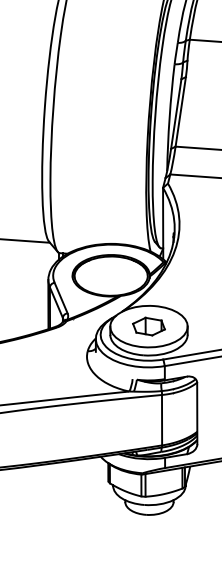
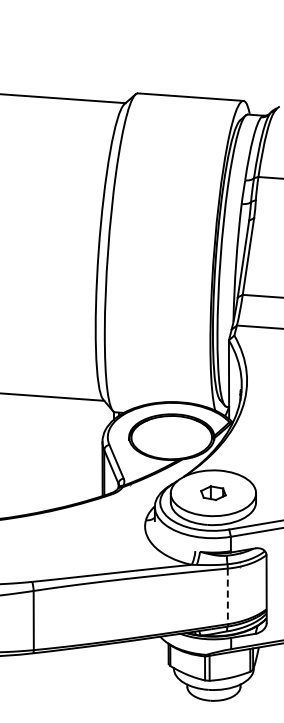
part: (149, 325) -> (213, 492), size x0.7
line: (161, 420) -> (227, 596), solid -> dashed

